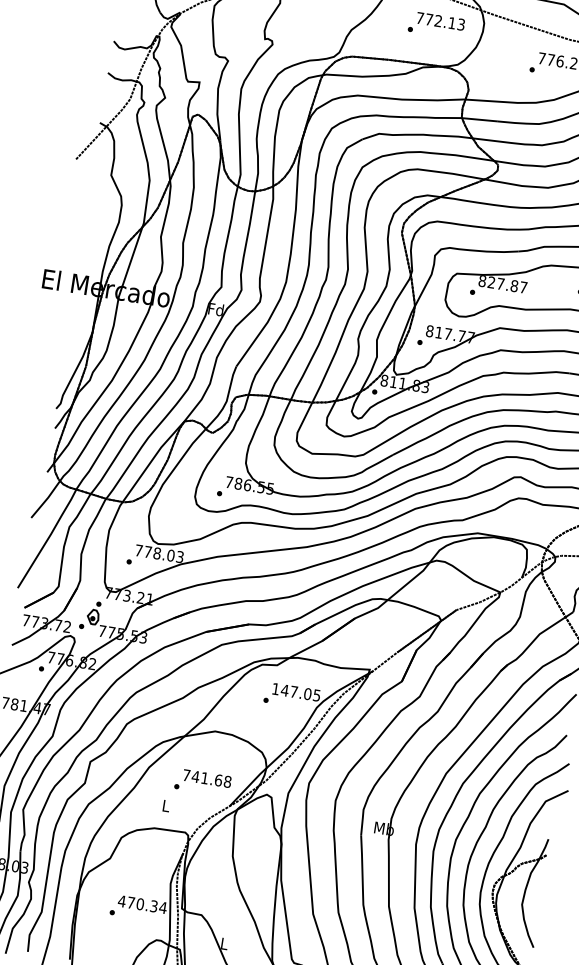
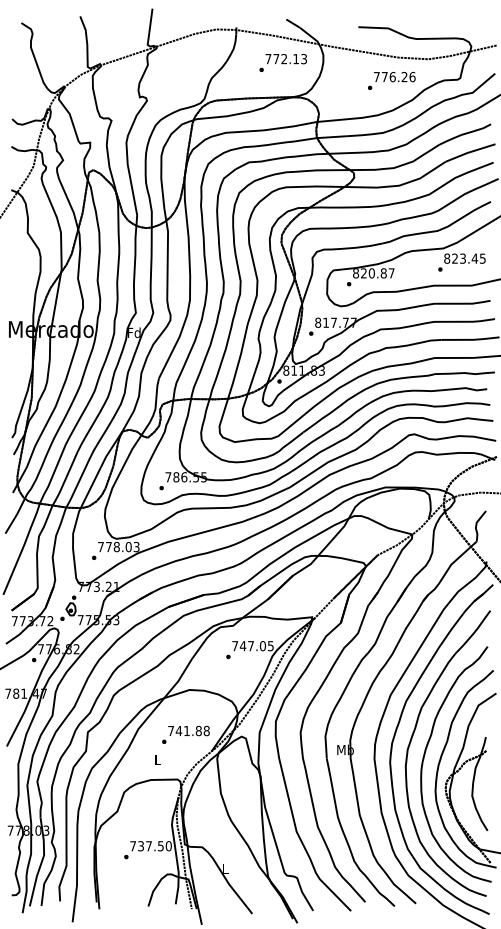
text: (500, 284) -> (371, 273), 827.87 -> 820.87
text: (276, 689) -> (235, 646), 147.05 -> 747.05
text: (218, 779) -> (198, 730), 741.68 -> 741.88
text: (142, 904) -> (150, 846), 470.34 -> 737.50

